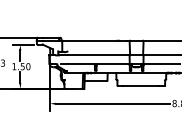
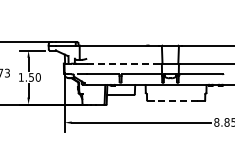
line: (98, 55) -> (124, 63), solid -> dashed
line: (141, 85) -> (176, 100), solid -> dashed

